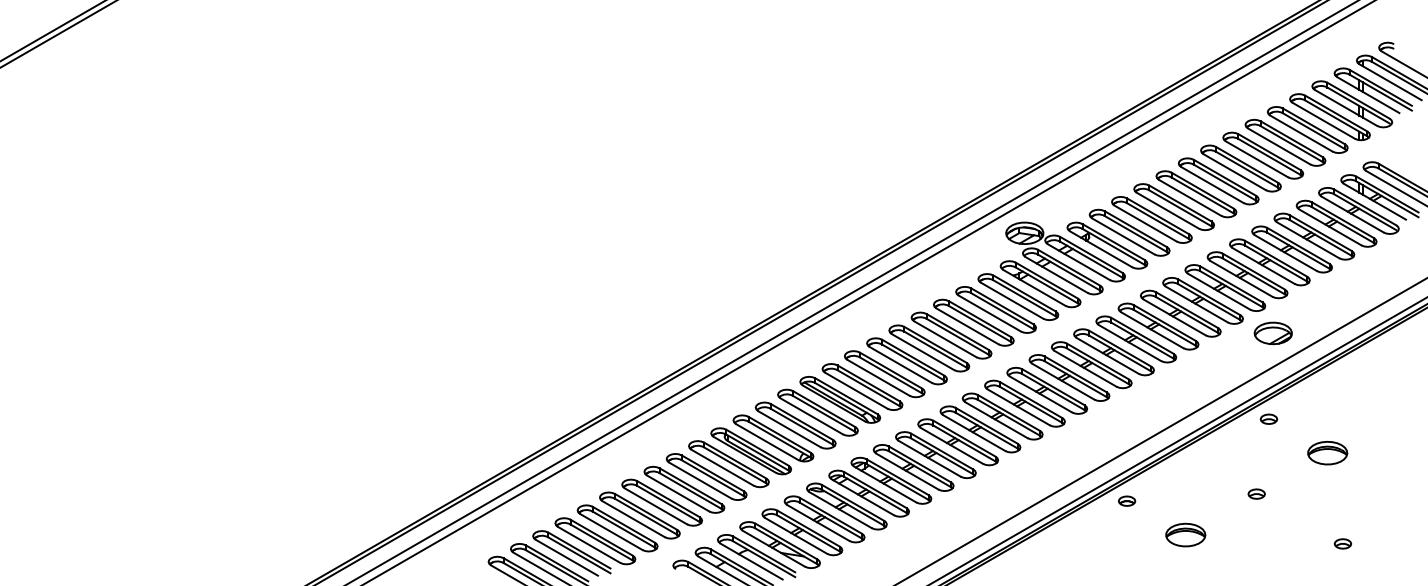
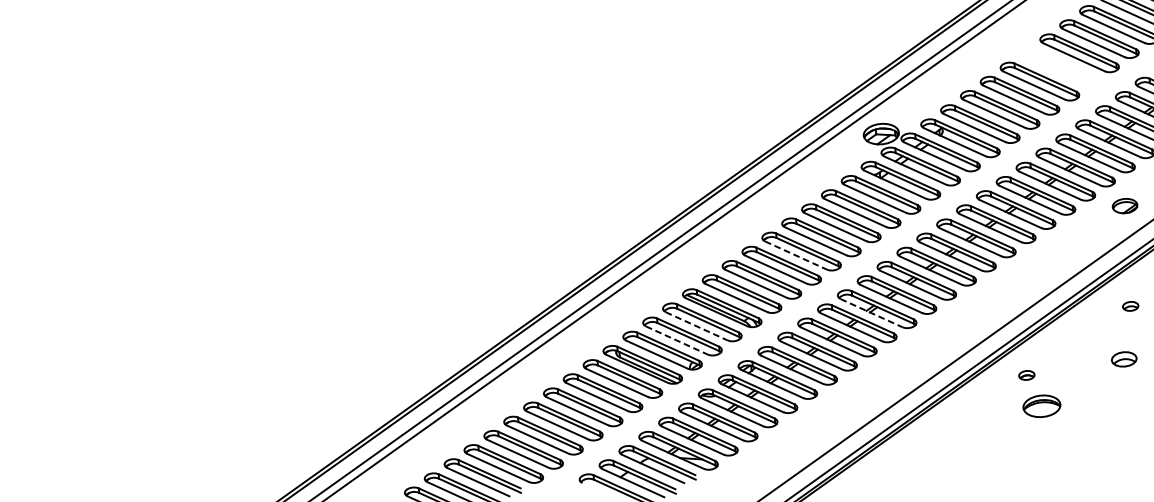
part: (1218, 181) -> (1059, 67), removed
part: (1272, 333) -> (1124, 206), size x0.7
line: (923, 352) -> (796, 255), solid -> dashed
line: (811, 416) -> (696, 326), solid -> dashed
part: (1268, 418) -> (1130, 305), moved
line: (996, 420) -> (871, 313), solid -> dashed
line: (789, 429) -> (676, 340), solid -> dashed
part: (1256, 493) -> (1123, 358), size x1.6
part: (1127, 500) -> (1027, 374), moved
part: (1185, 534) -> (1041, 405), moved

